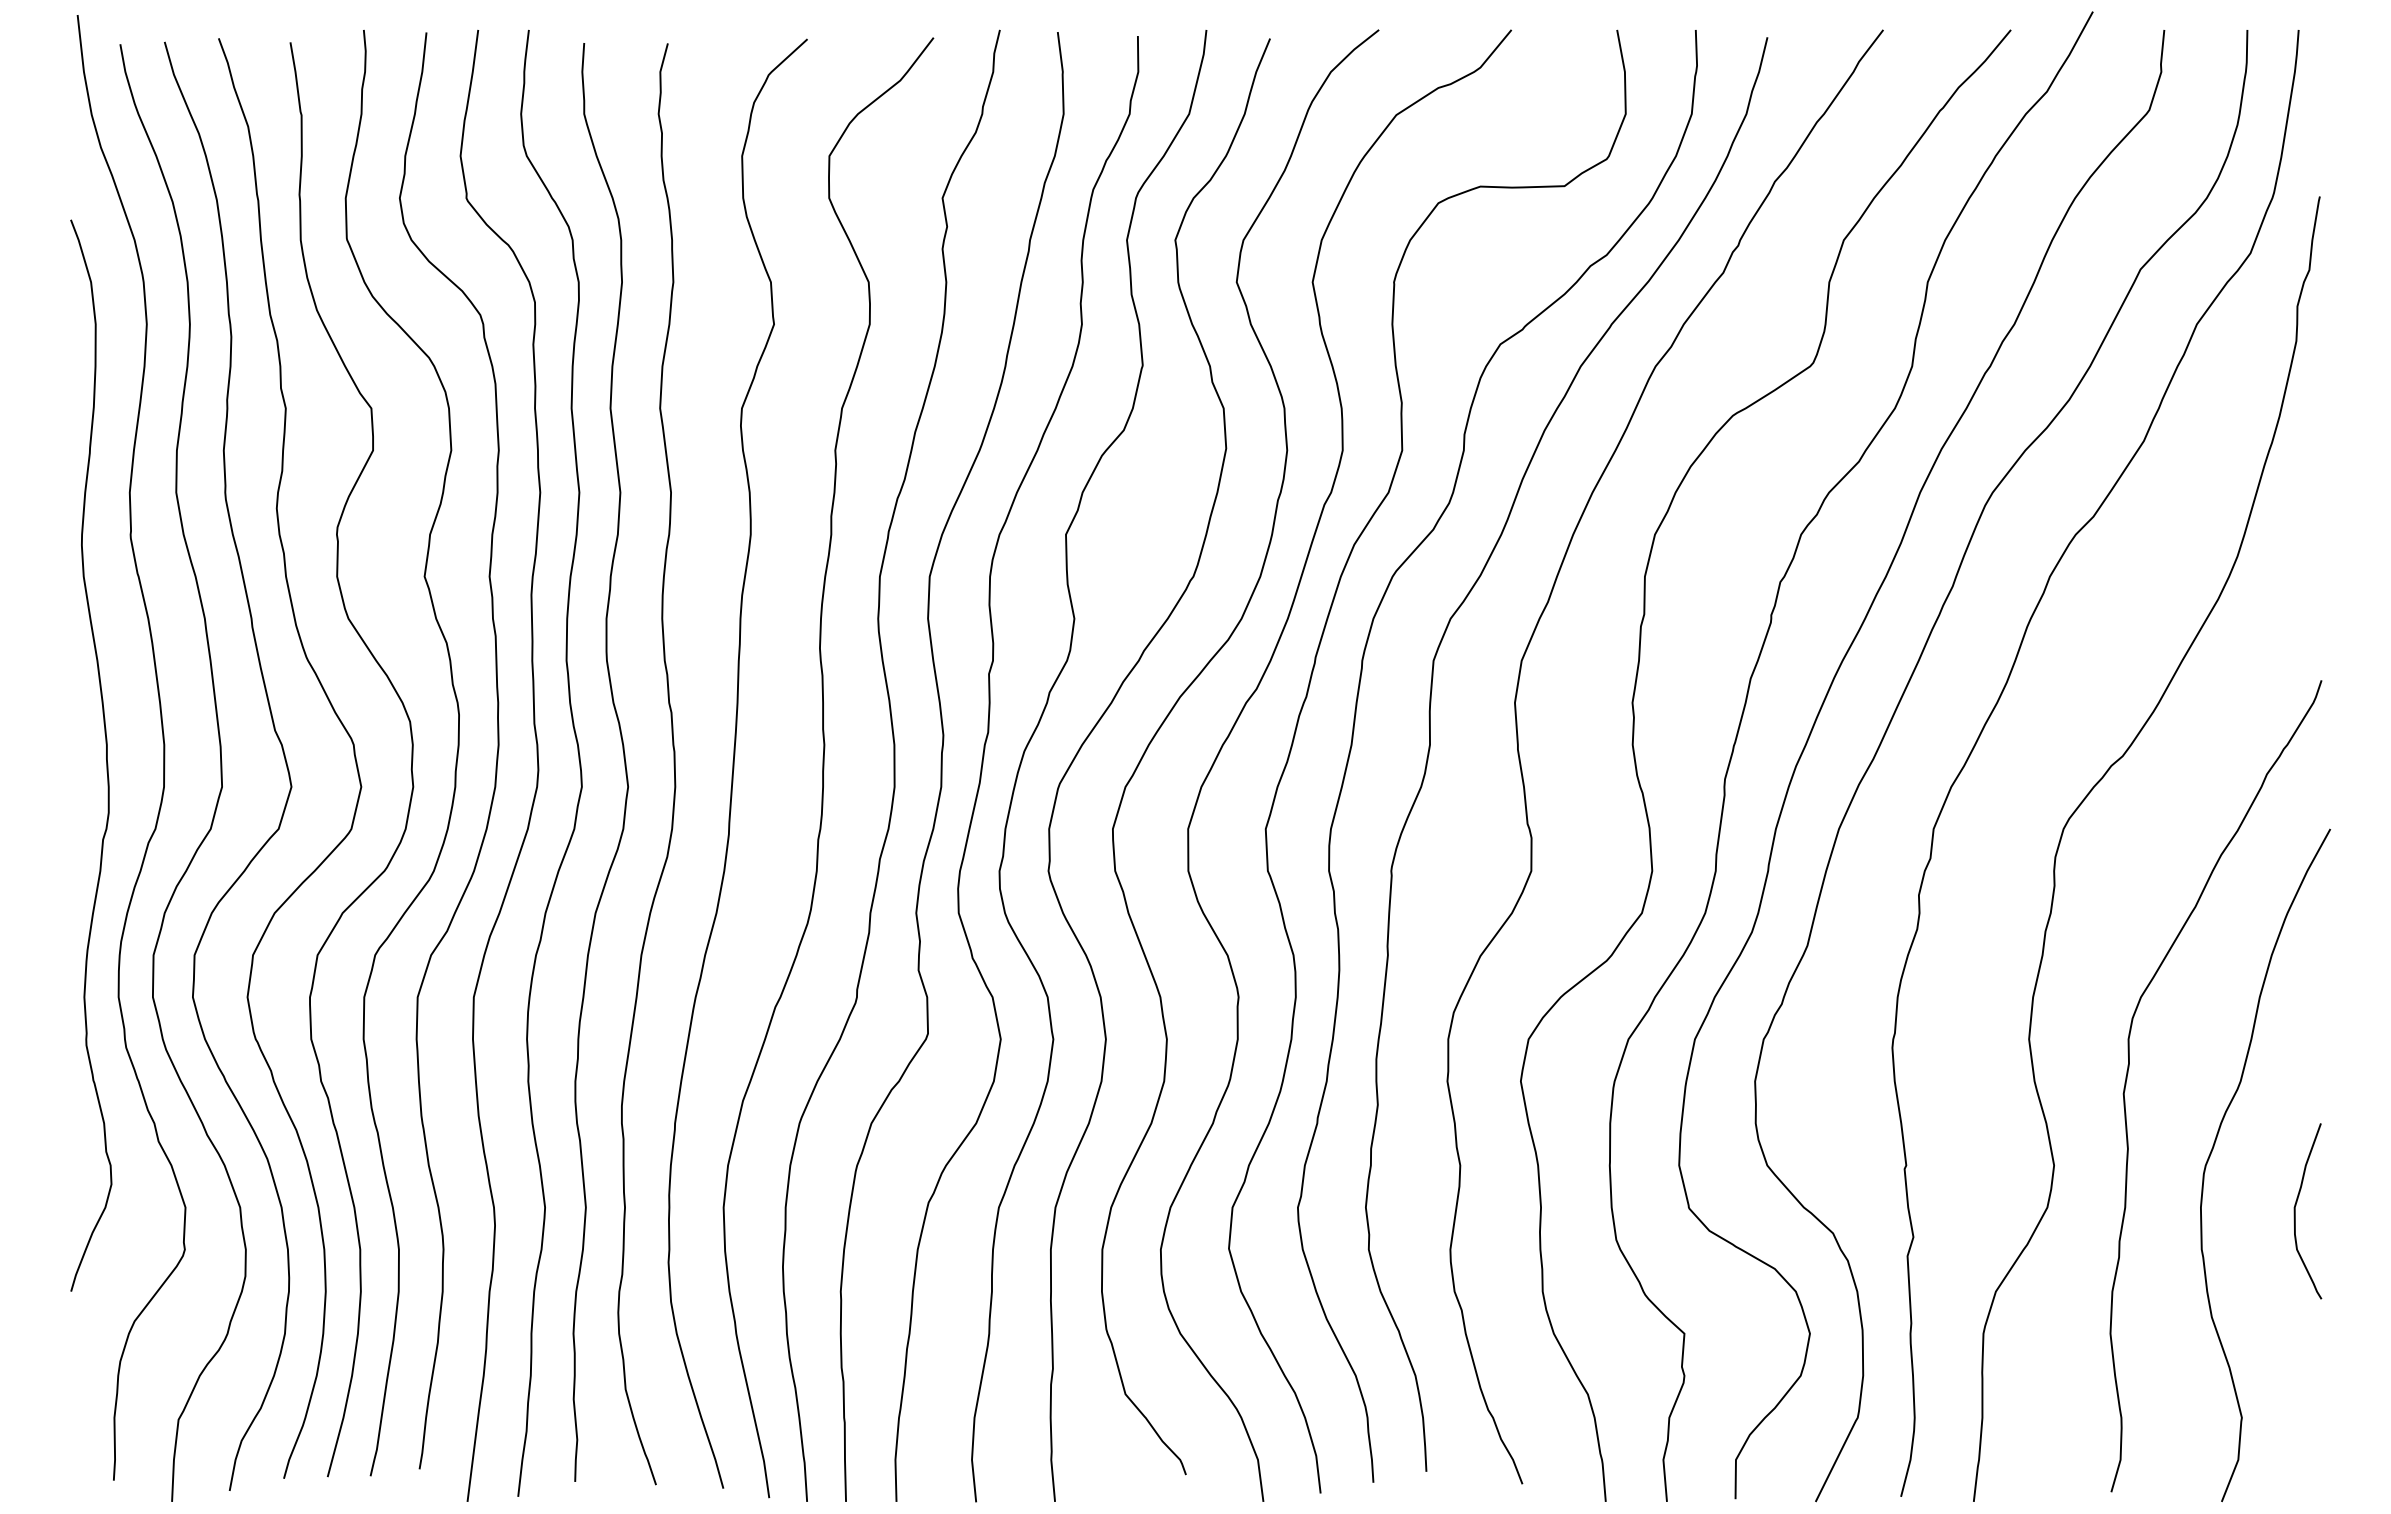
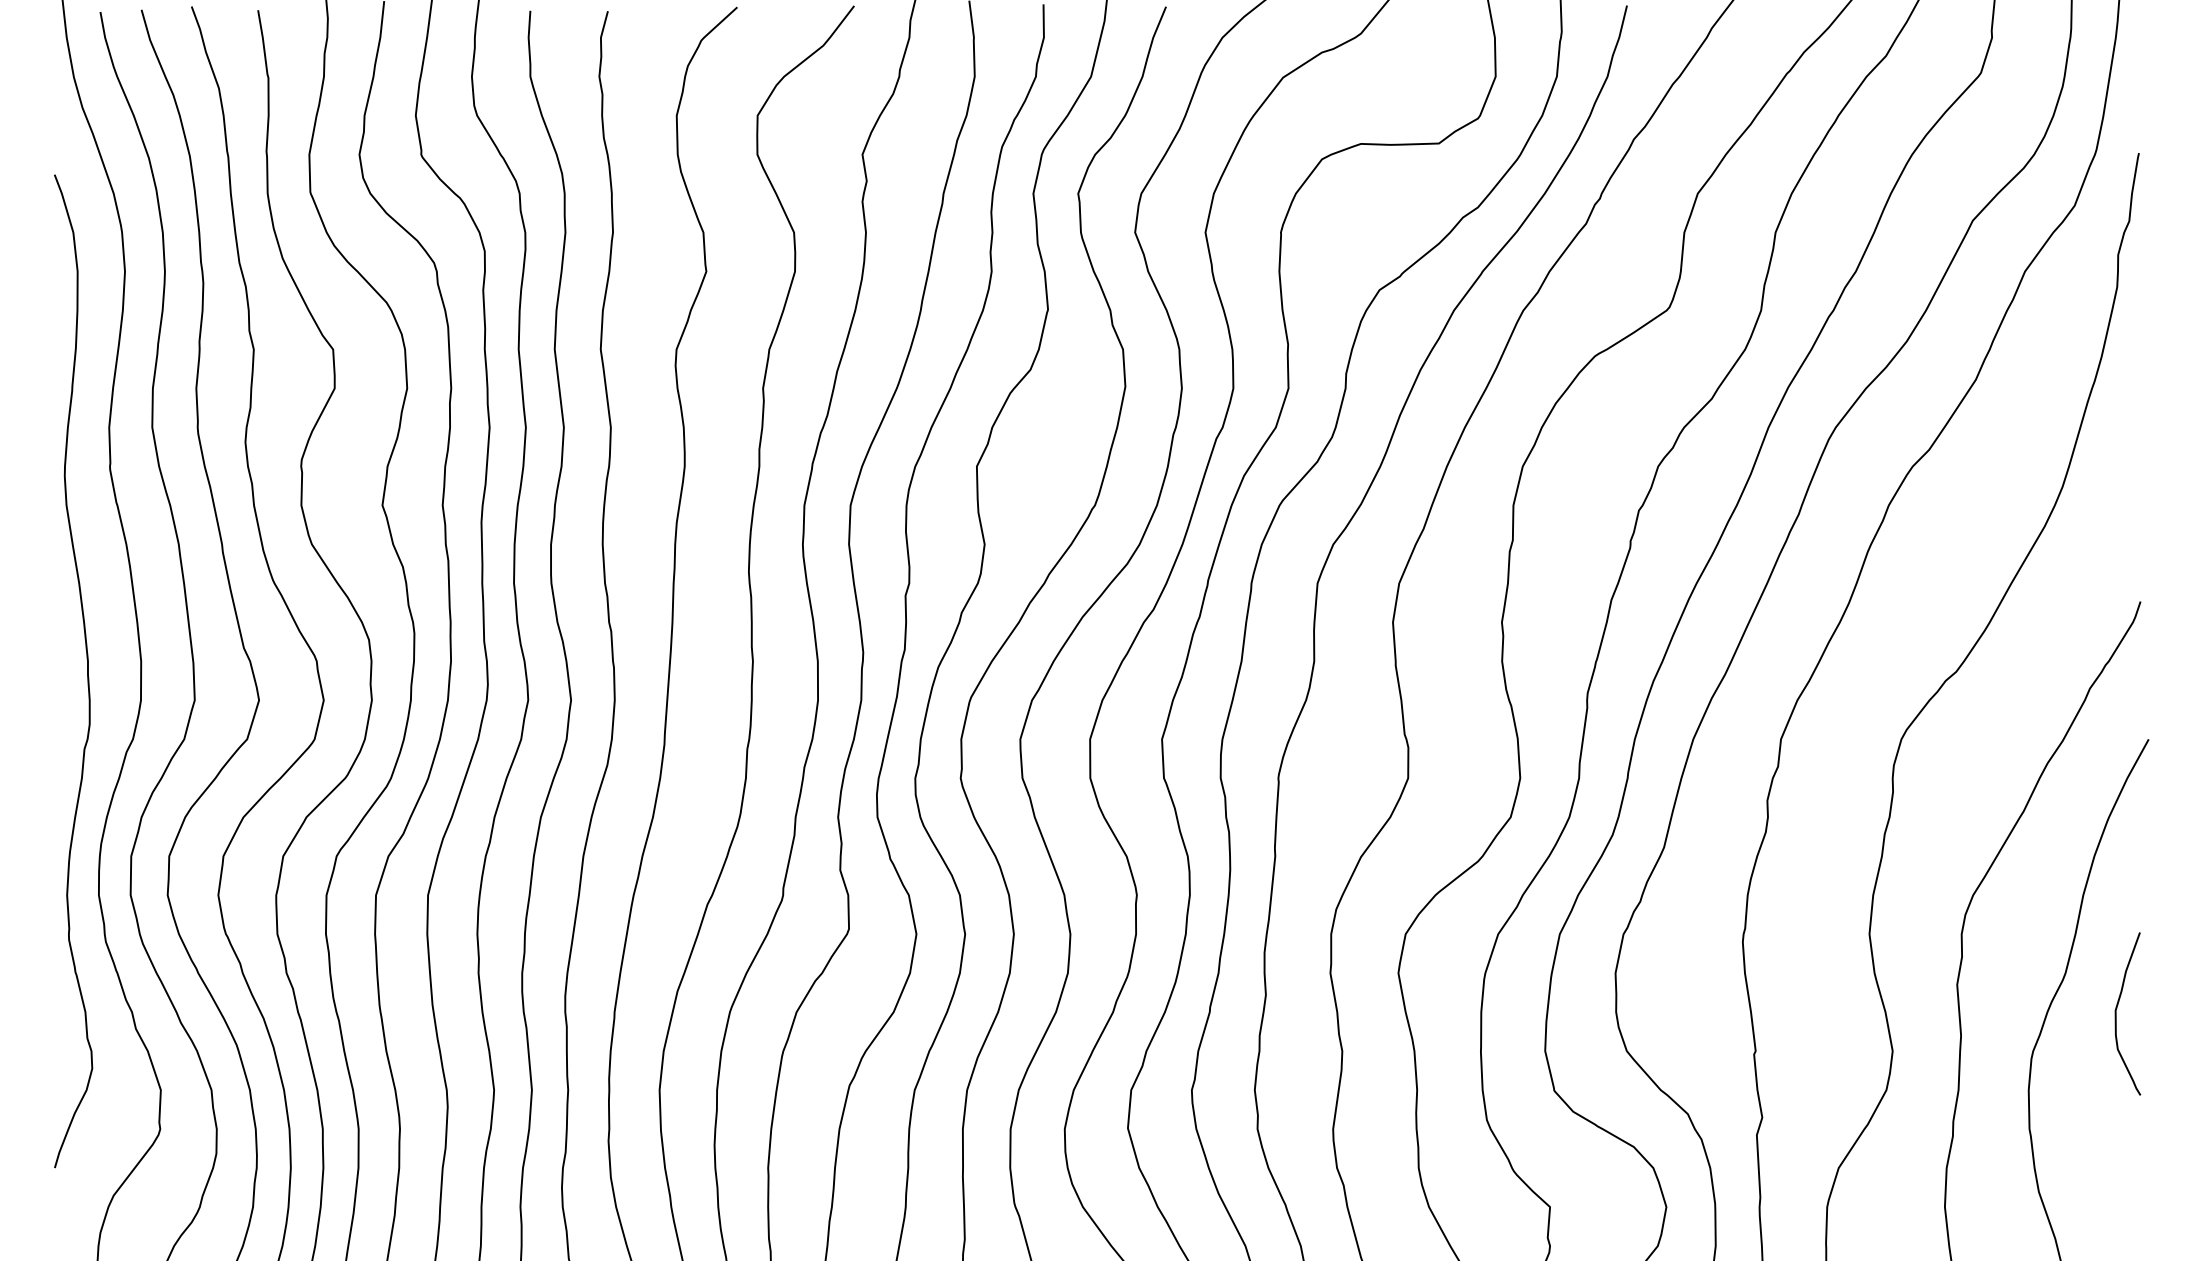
curve: (2295, 1211) -> (2116, 1014), moved

